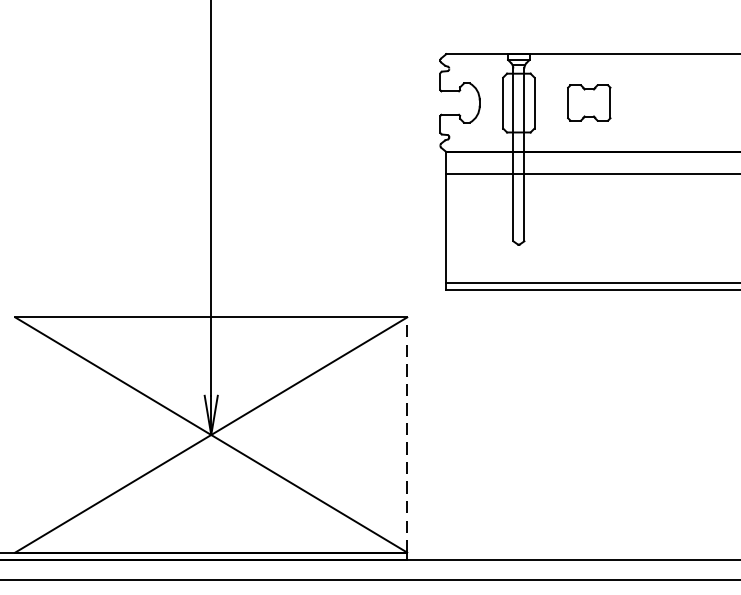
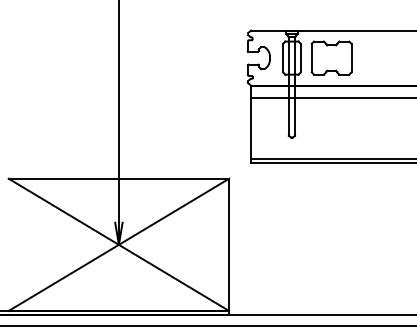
part: (589, 101) -> (331, 57), size x1.67
line: (407, 434) -> (229, 244), dashed -> solid

